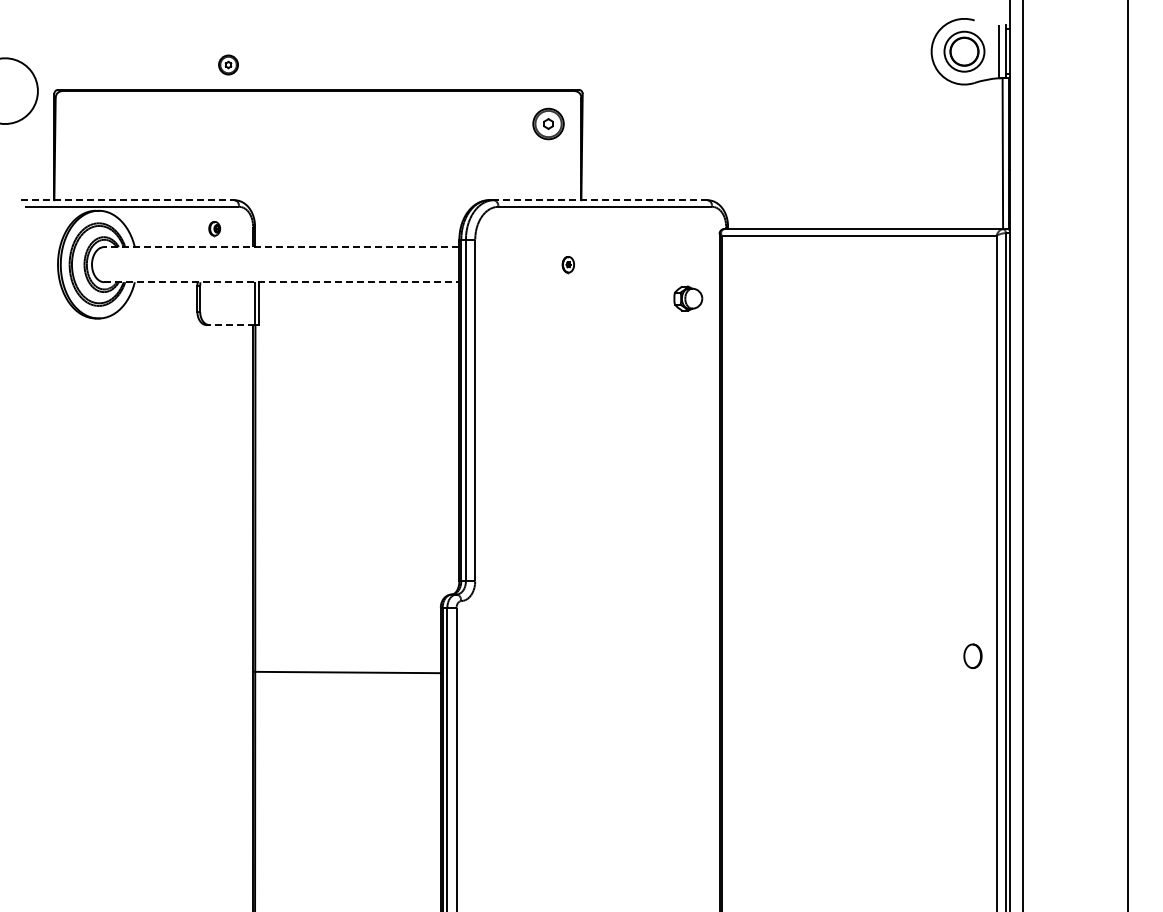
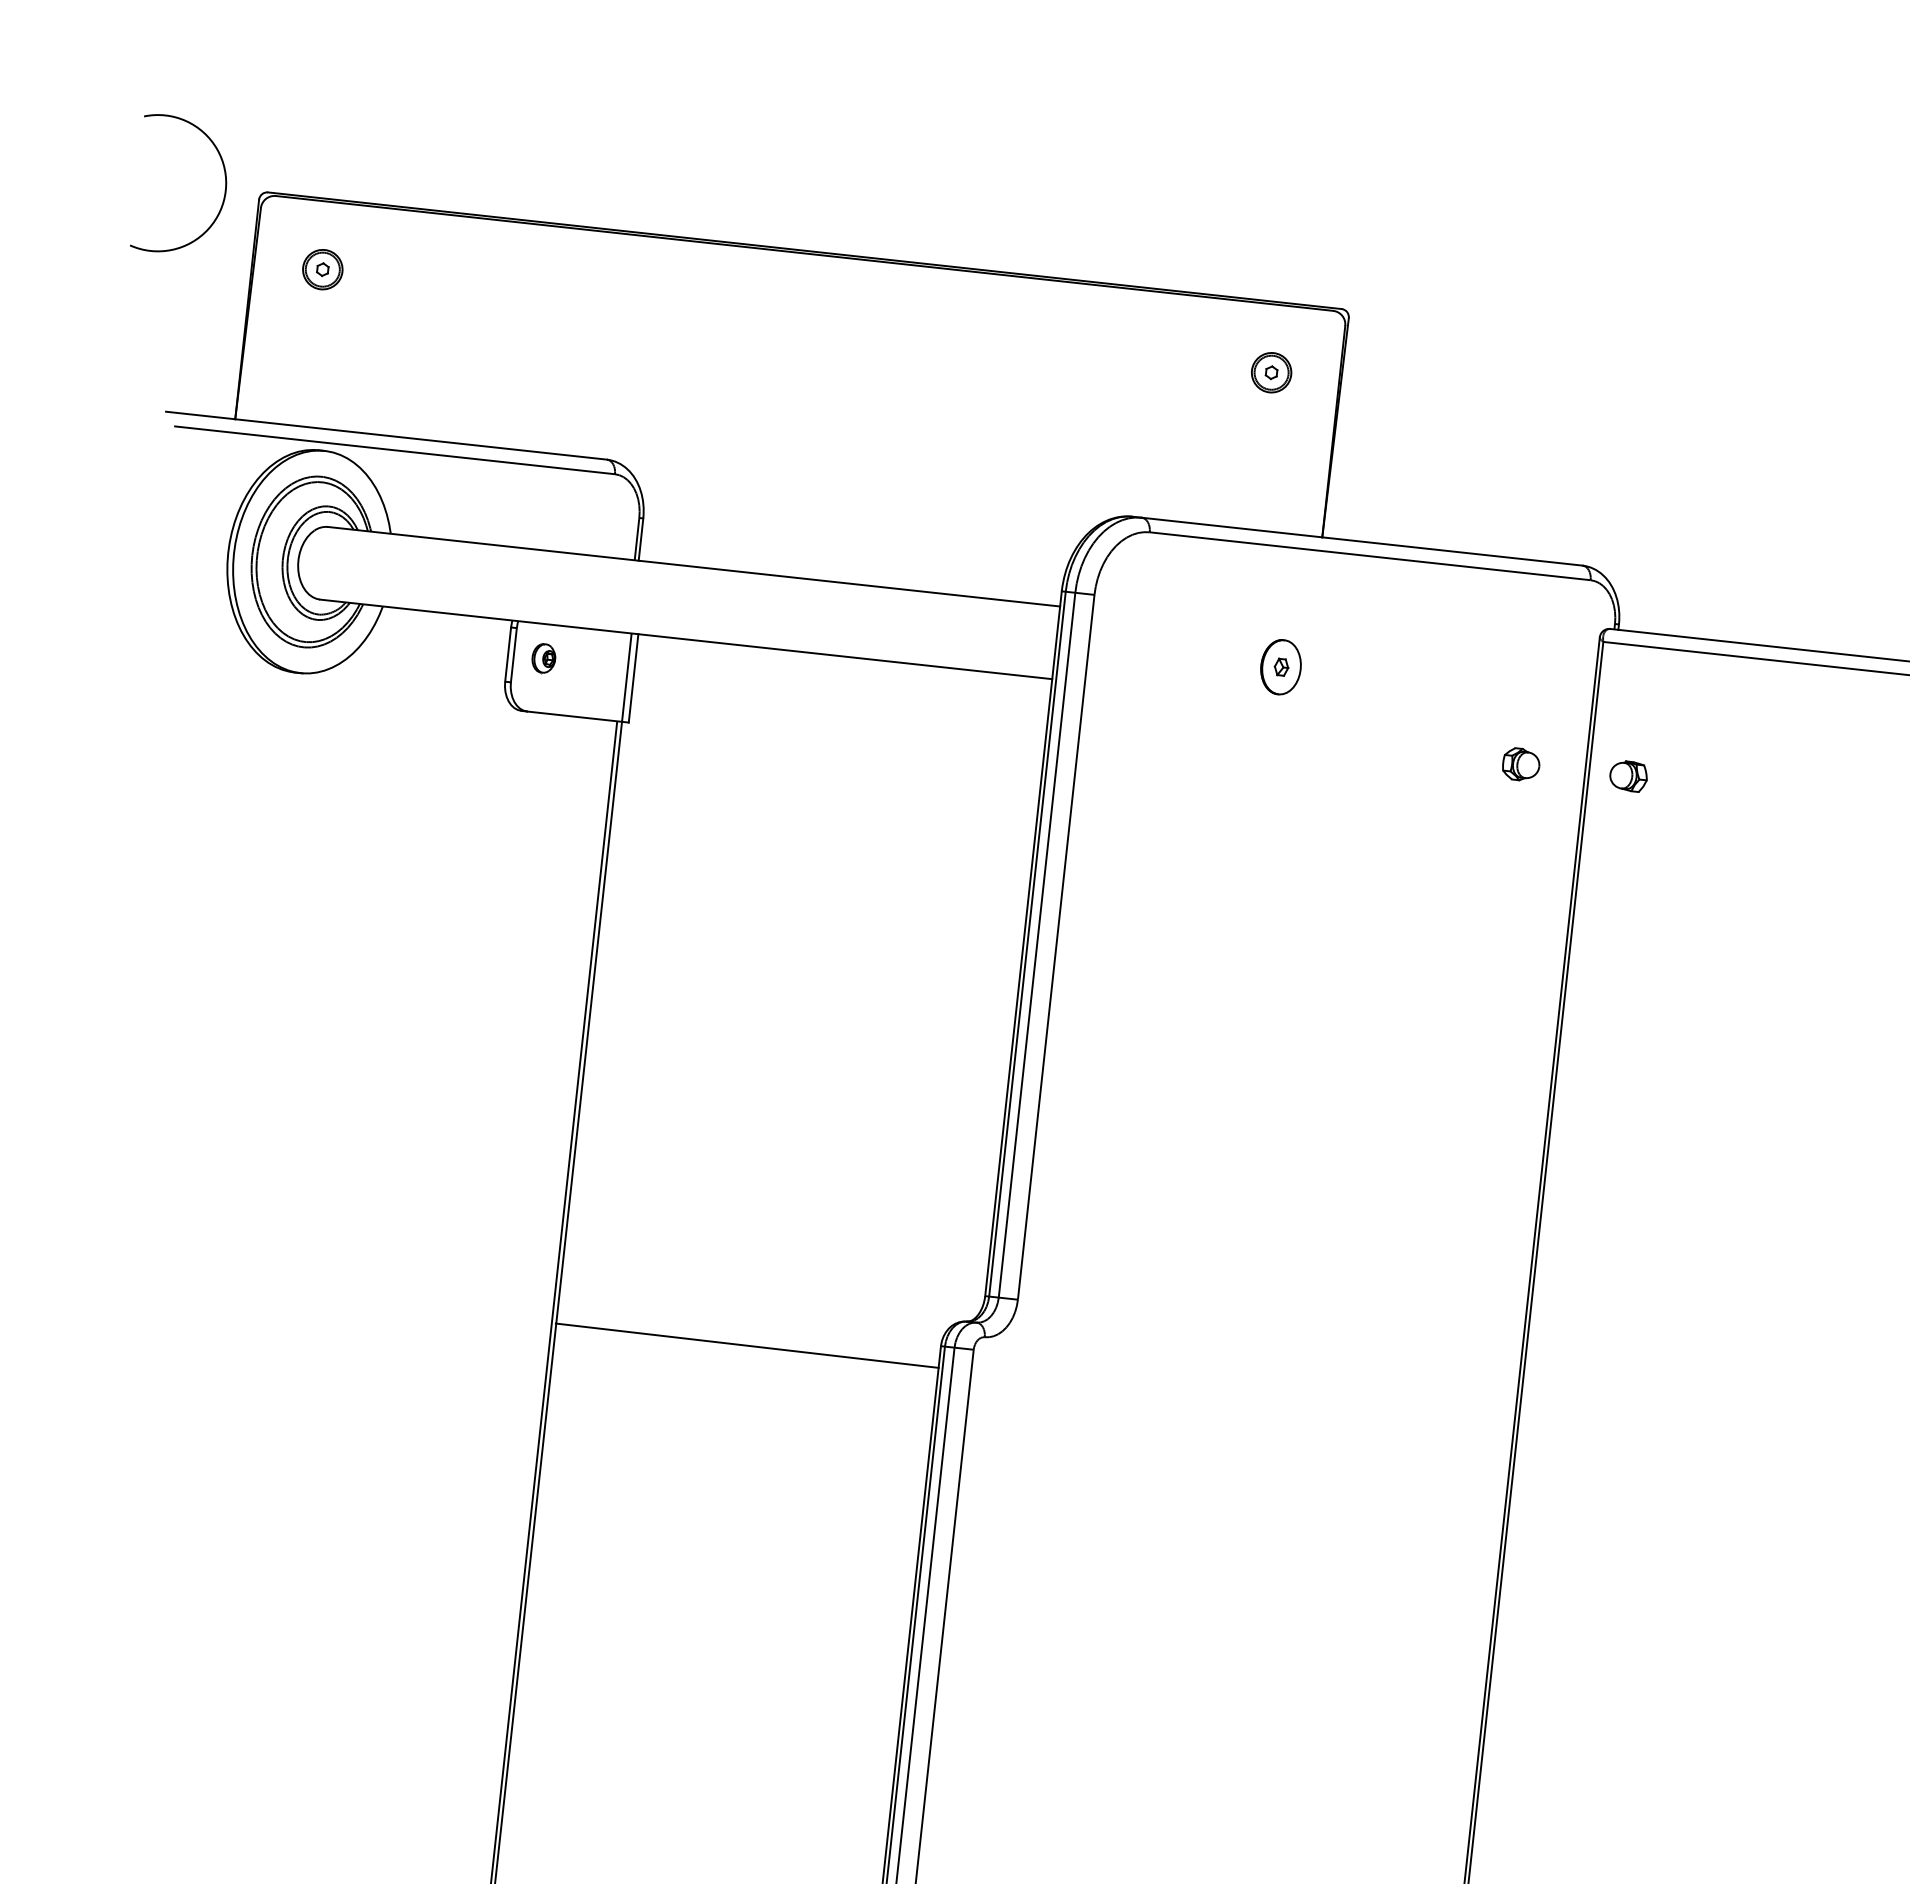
part: (228, 64) -> (322, 268), moved
part: (548, 123) -> (1271, 371), size x0.62
line: (127, 200) -> (386, 436), dashed -> solid
line: (600, 200) -> (1361, 542), dashed -> solid
part: (214, 229) -> (543, 659), moved
line: (281, 247) -> (693, 567), dashed -> solid
part: (568, 264) -> (1281, 666), size x1.67
line: (282, 282) -> (687, 640), dashed -> solid
part: (688, 298) -> (1521, 764), size x0.62
part: (740, 298) -> (1628, 775), added
line: (232, 325) -> (574, 717), dashed -> solid
line: (347, 672) -> (746, 1345), moved

